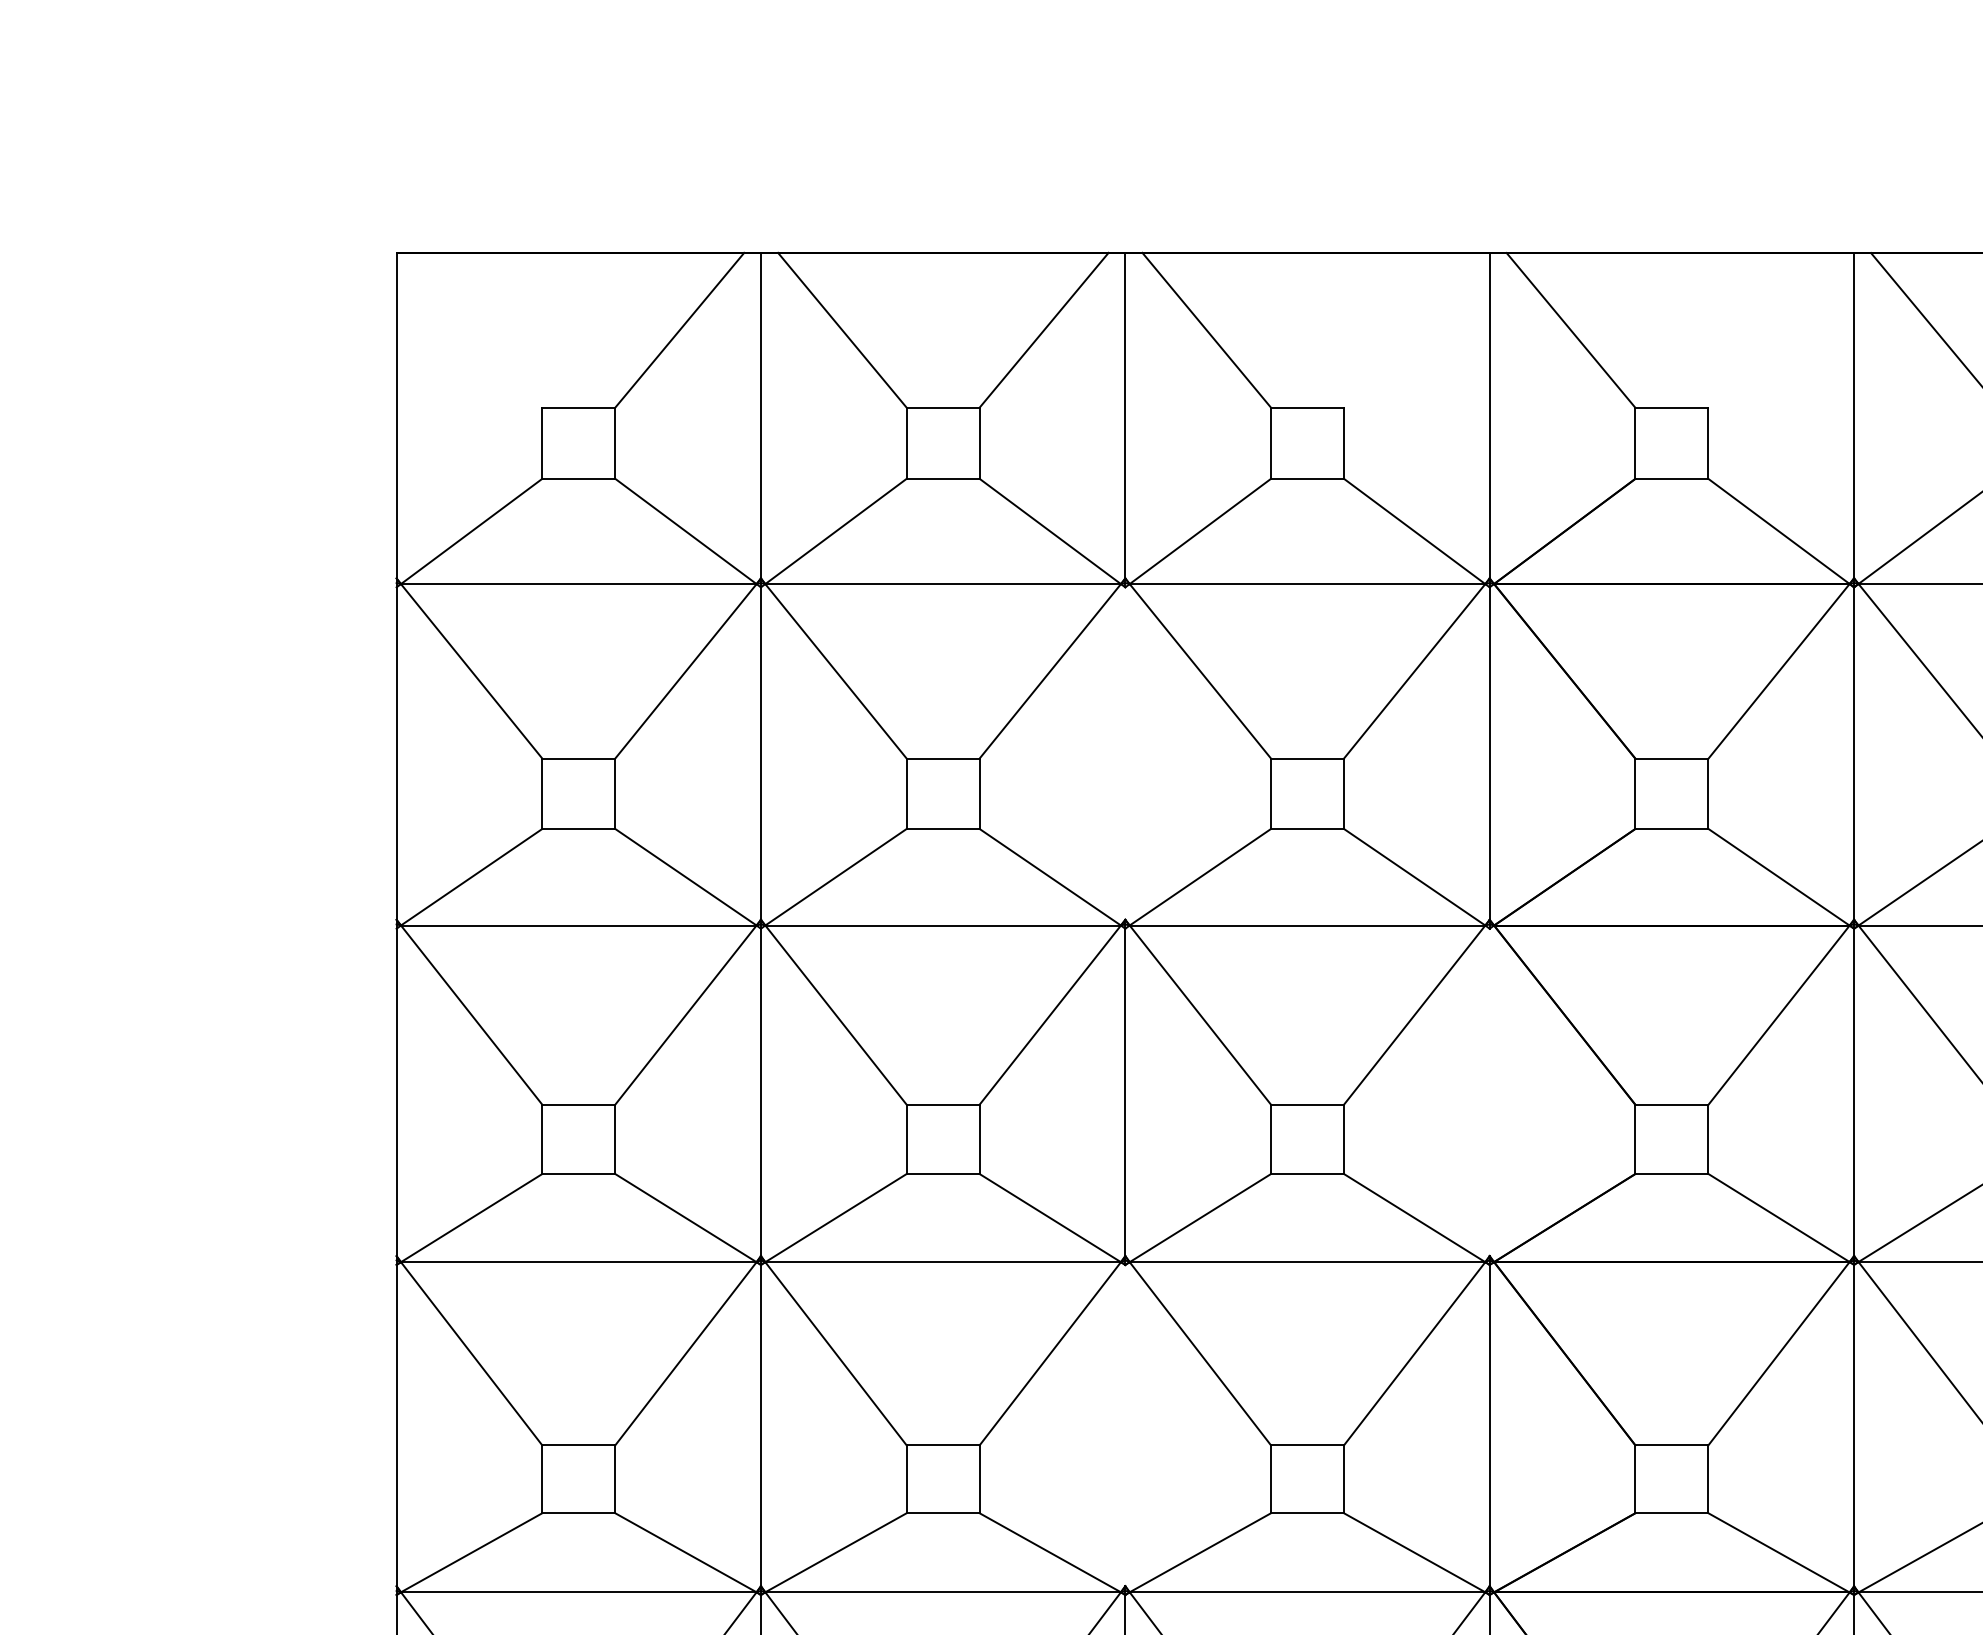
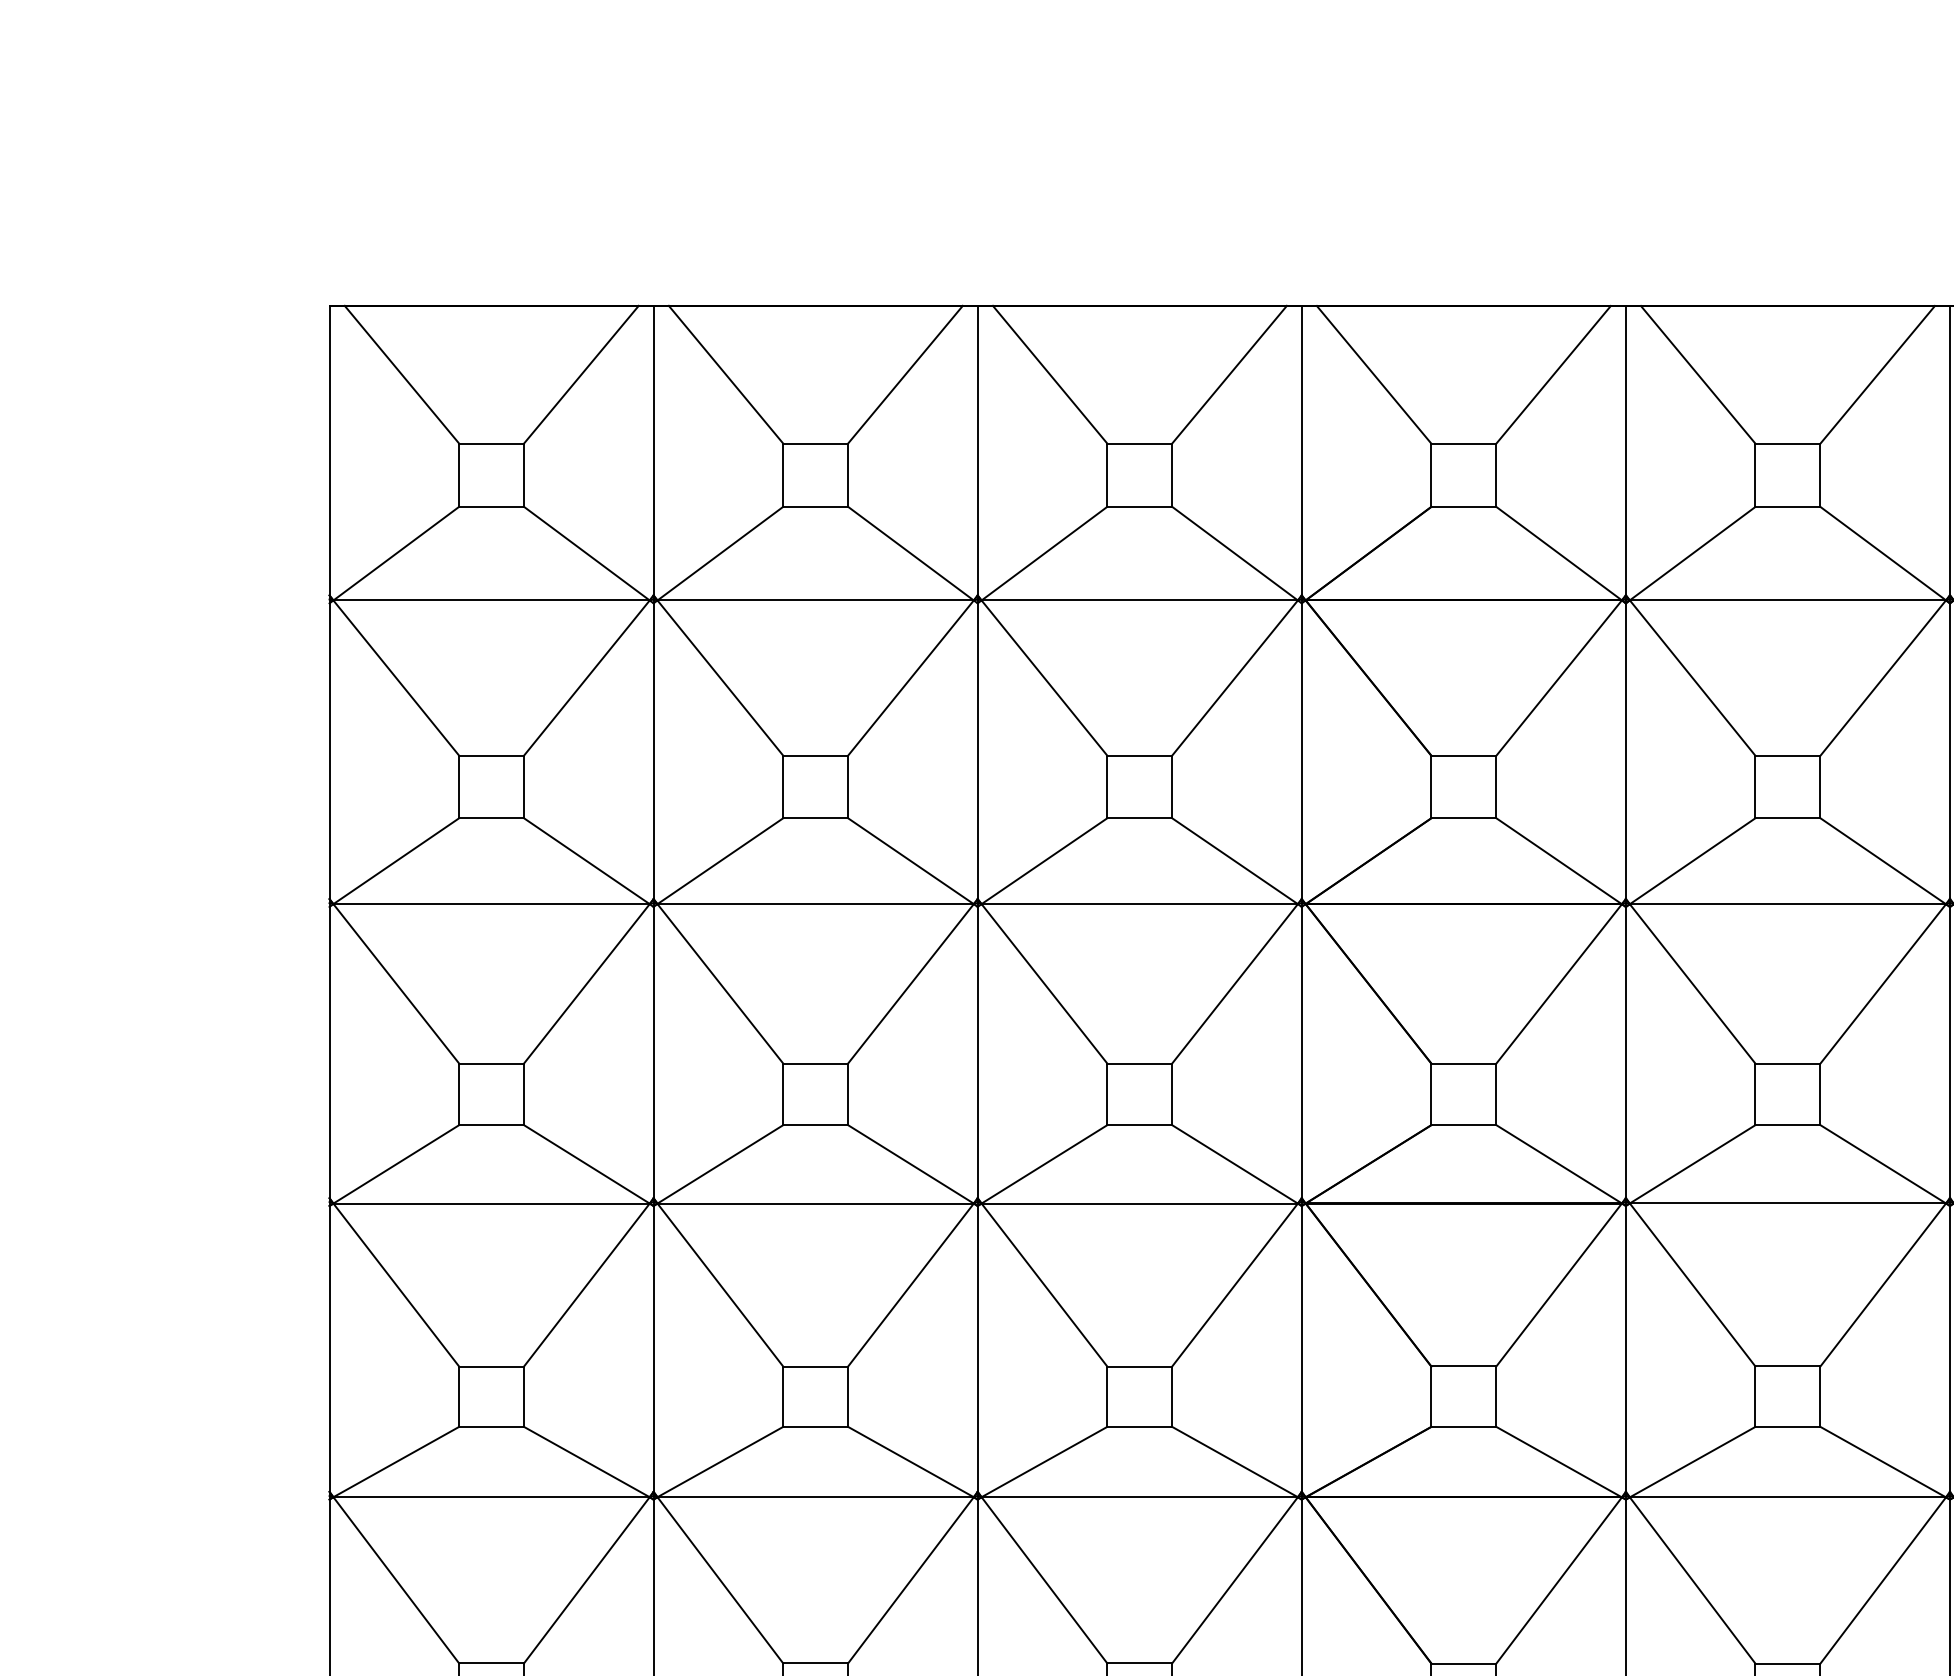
line: (477, 330) -> (401, 374), added
line: (1408, 330) -> (1229, 374), added
line: (1772, 330) -> (1553, 374), added
line: (1125, 752) -> (977, 750), added
line: (1489, 1092) -> (1301, 1052), added
line: (1125, 1425) -> (977, 1348), added

